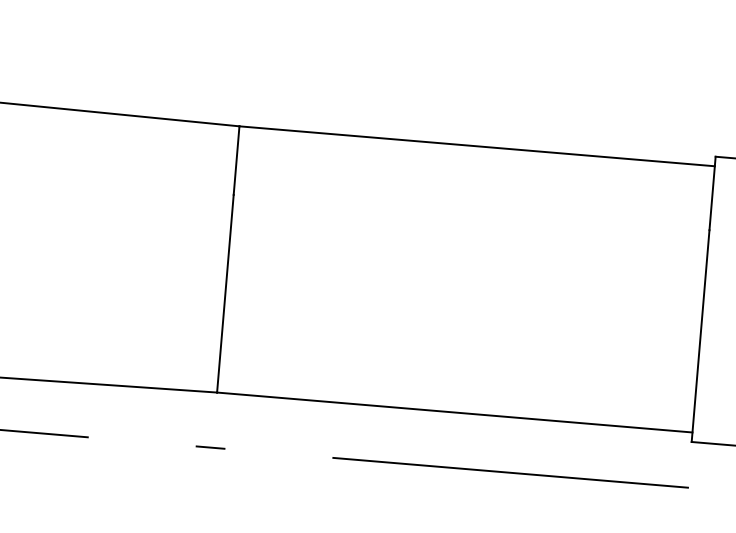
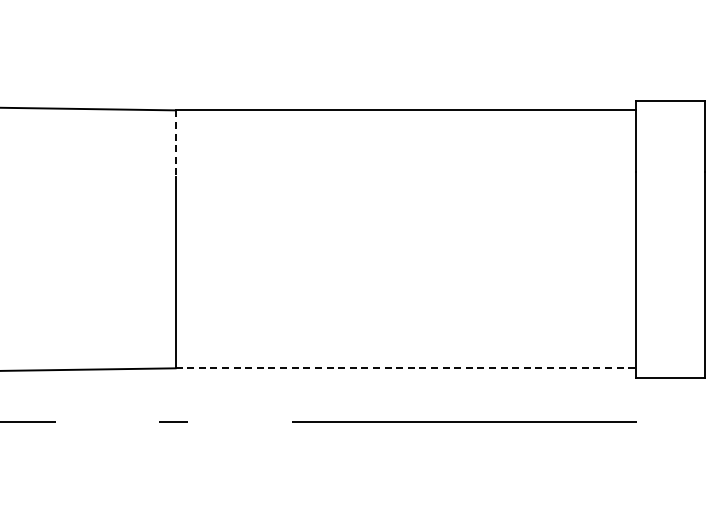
line: (236, 161) -> (175, 144), solid -> dashed
line: (455, 412) -> (406, 368), solid -> dashed

